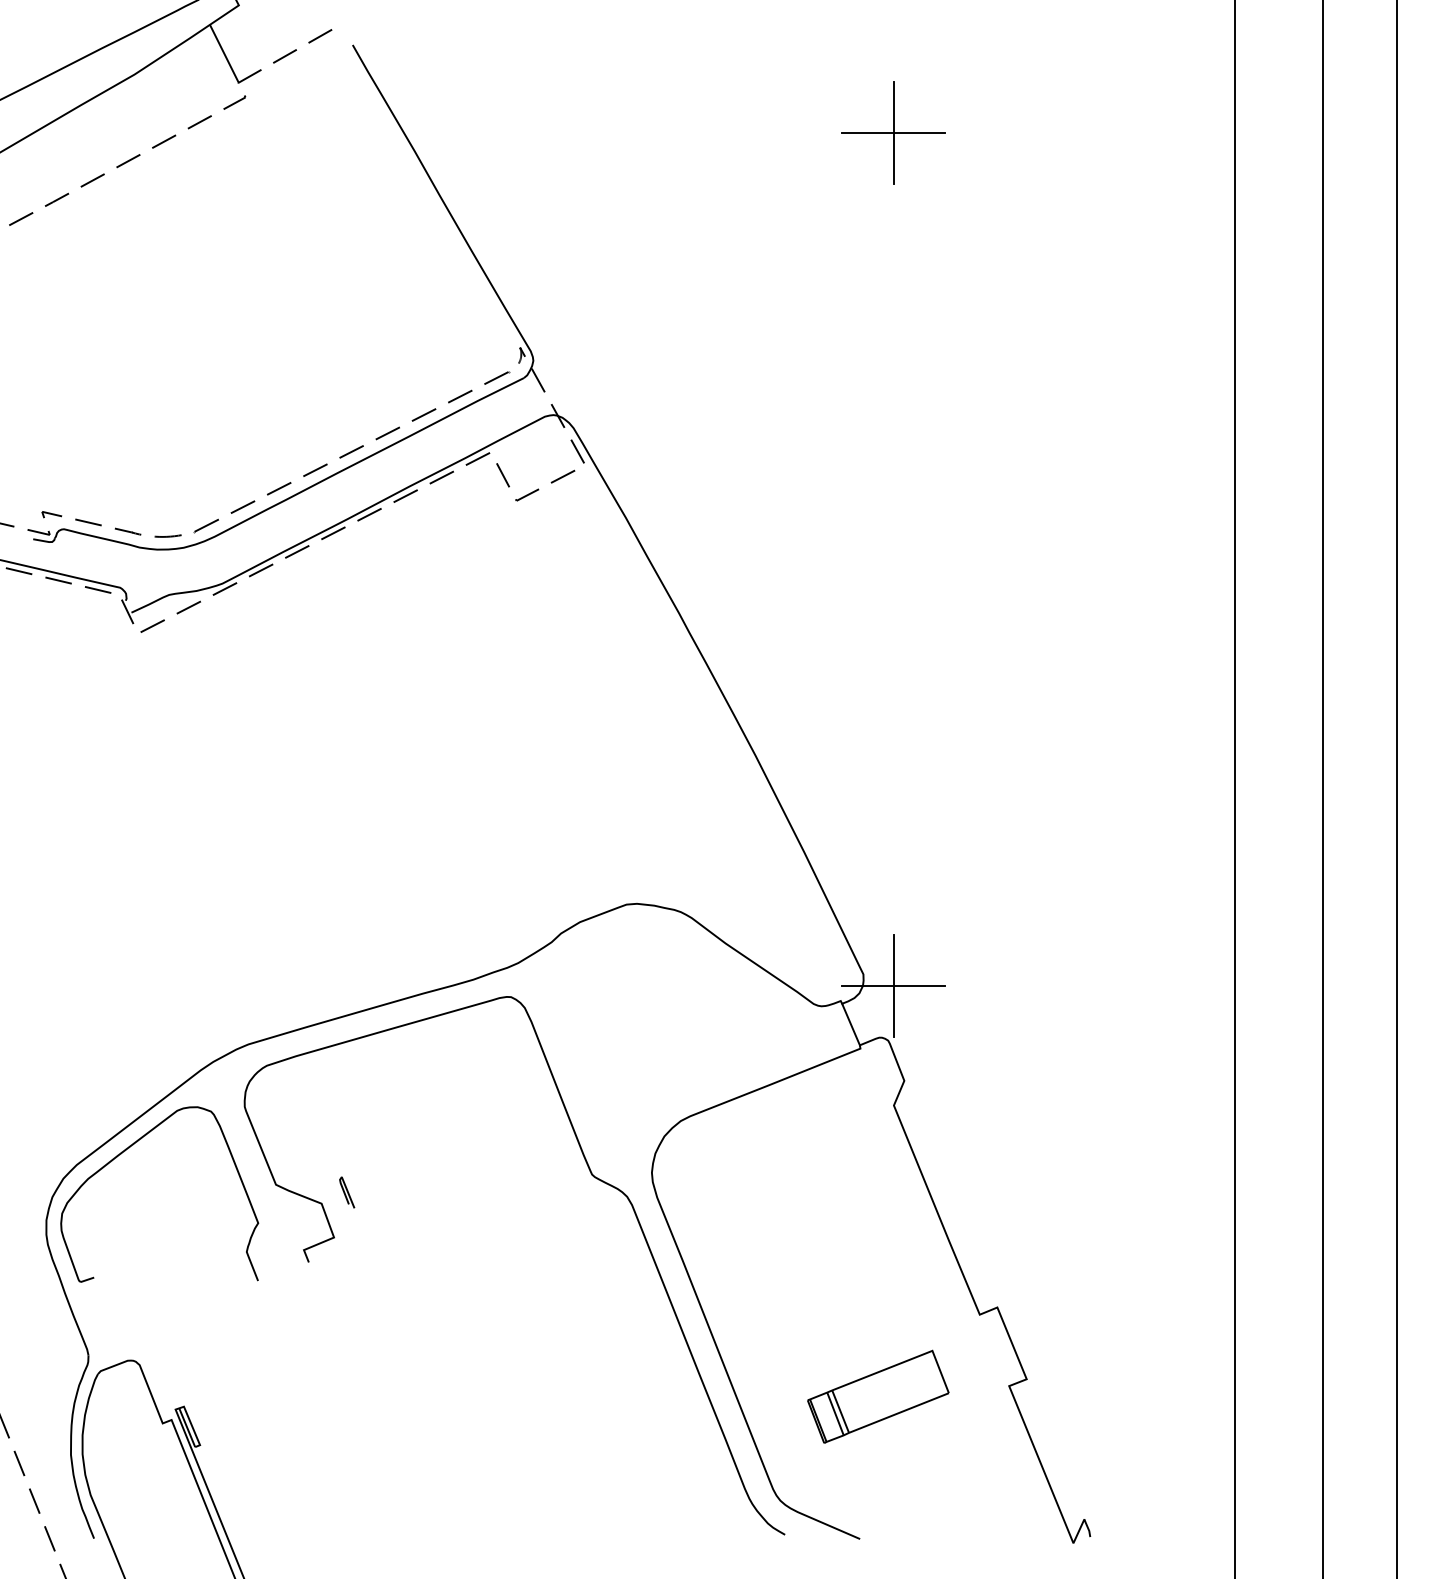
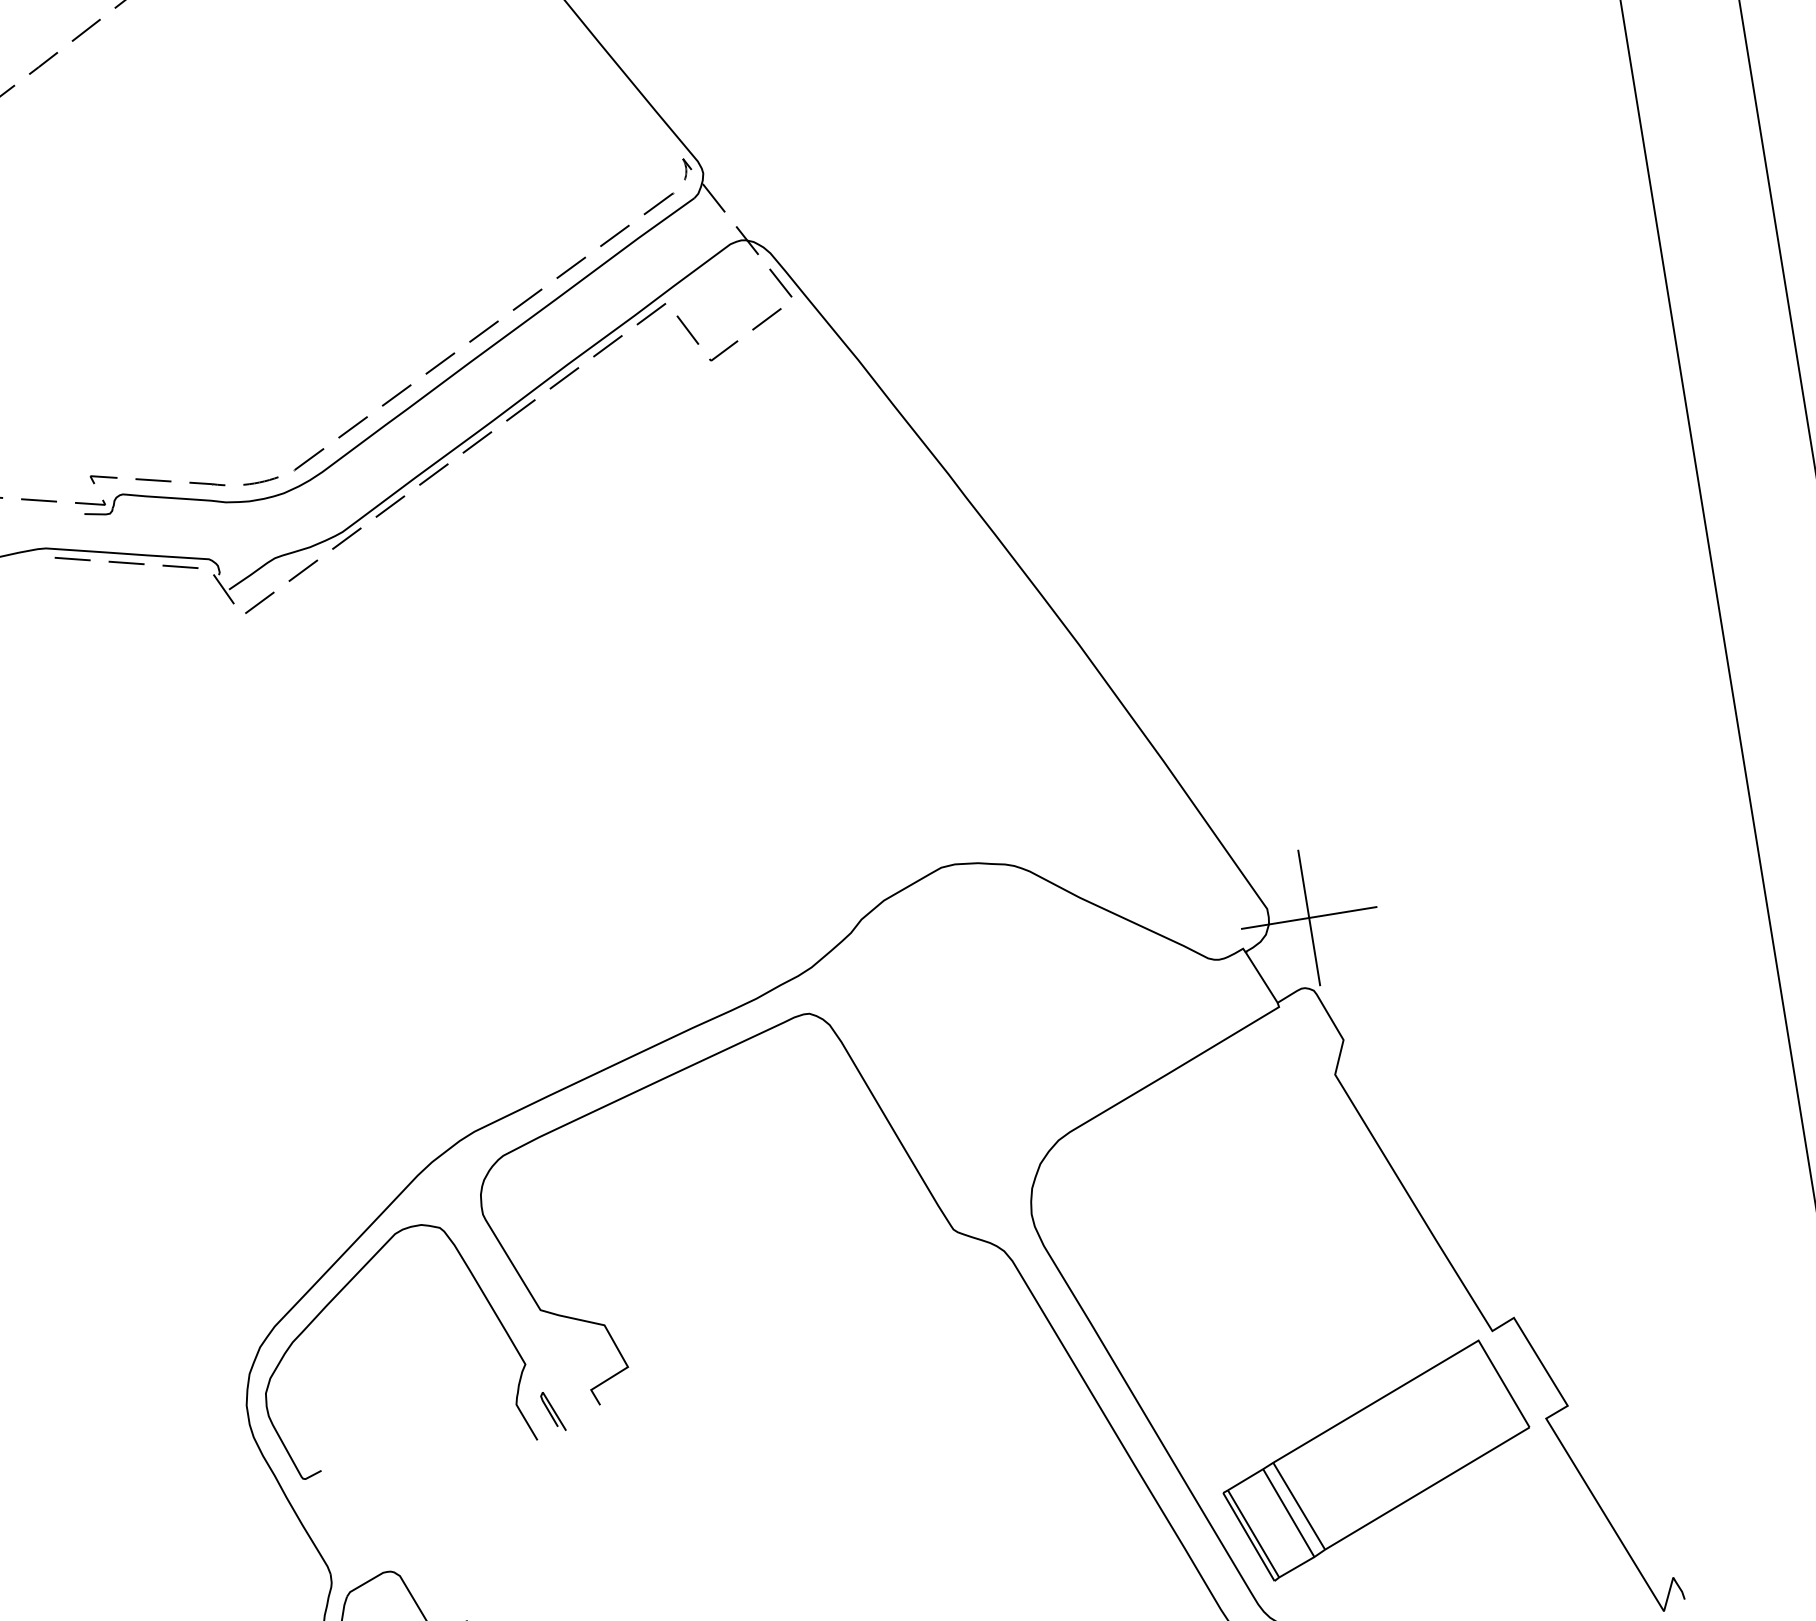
line: (347, 1192) -> (553, 1411), moved
part: (878, 1396) -> (1376, 1460), size x1.67

